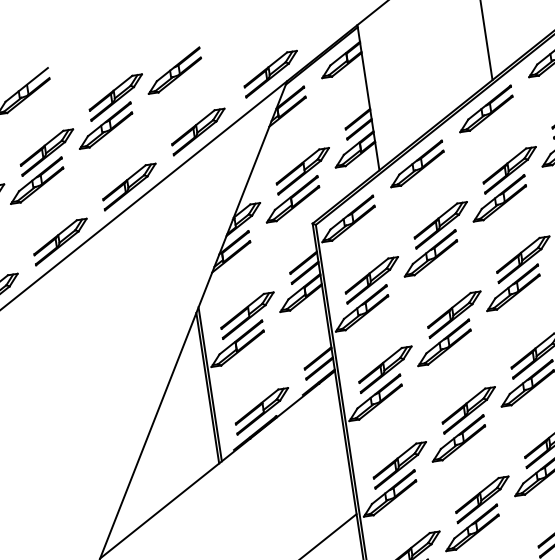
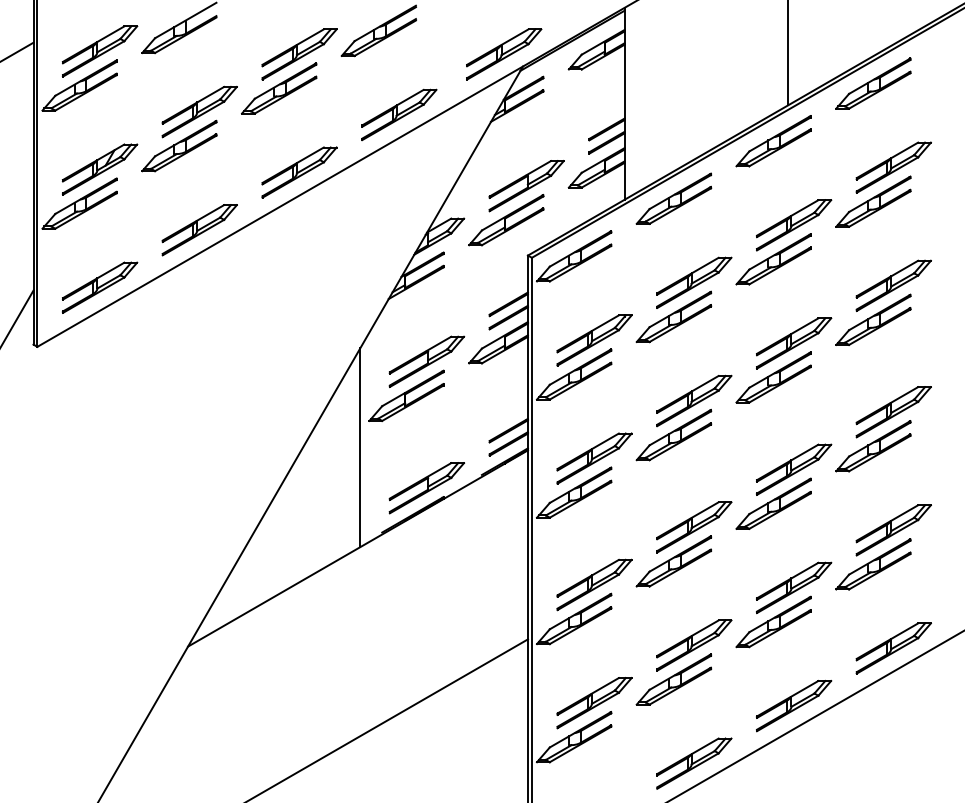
line: (210, 383) -> (364, 442), removed

